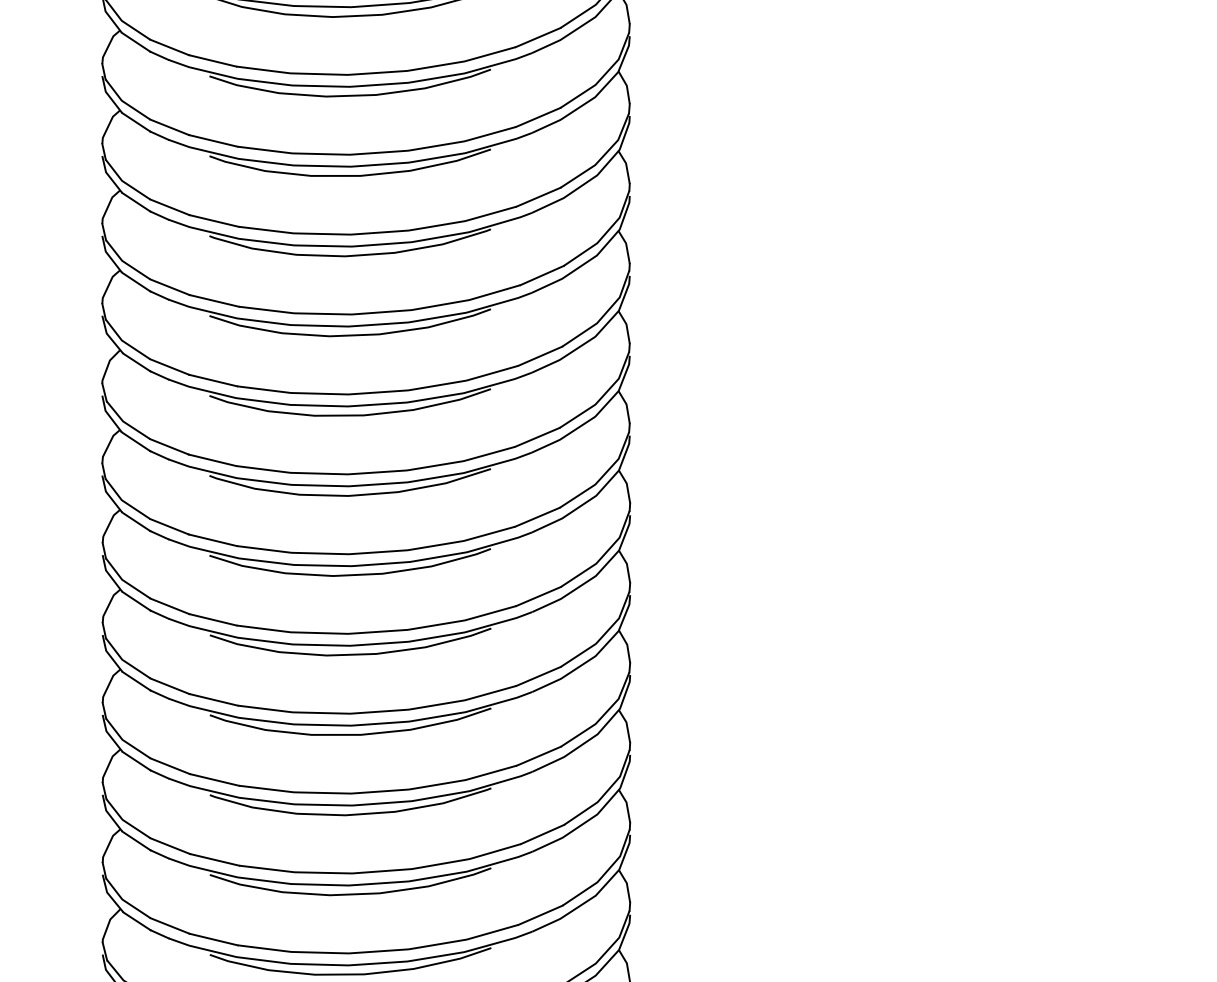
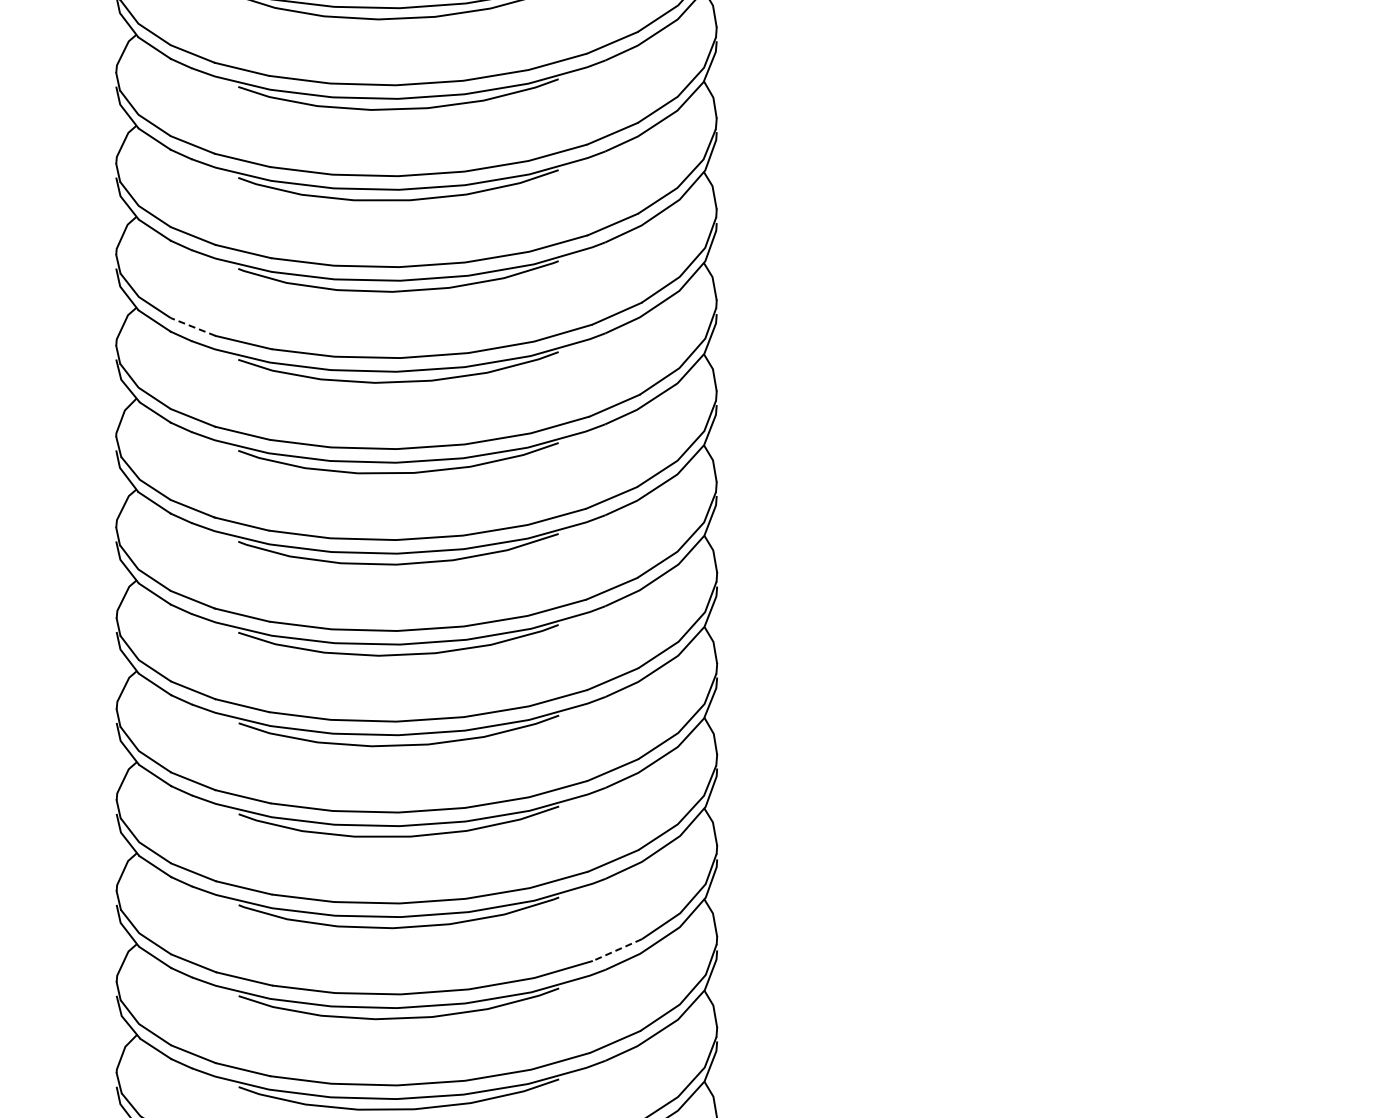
line: (169, 286) -> (192, 326), solid -> dashed
line: (542, 834) -> (617, 950), solid -> dashed

